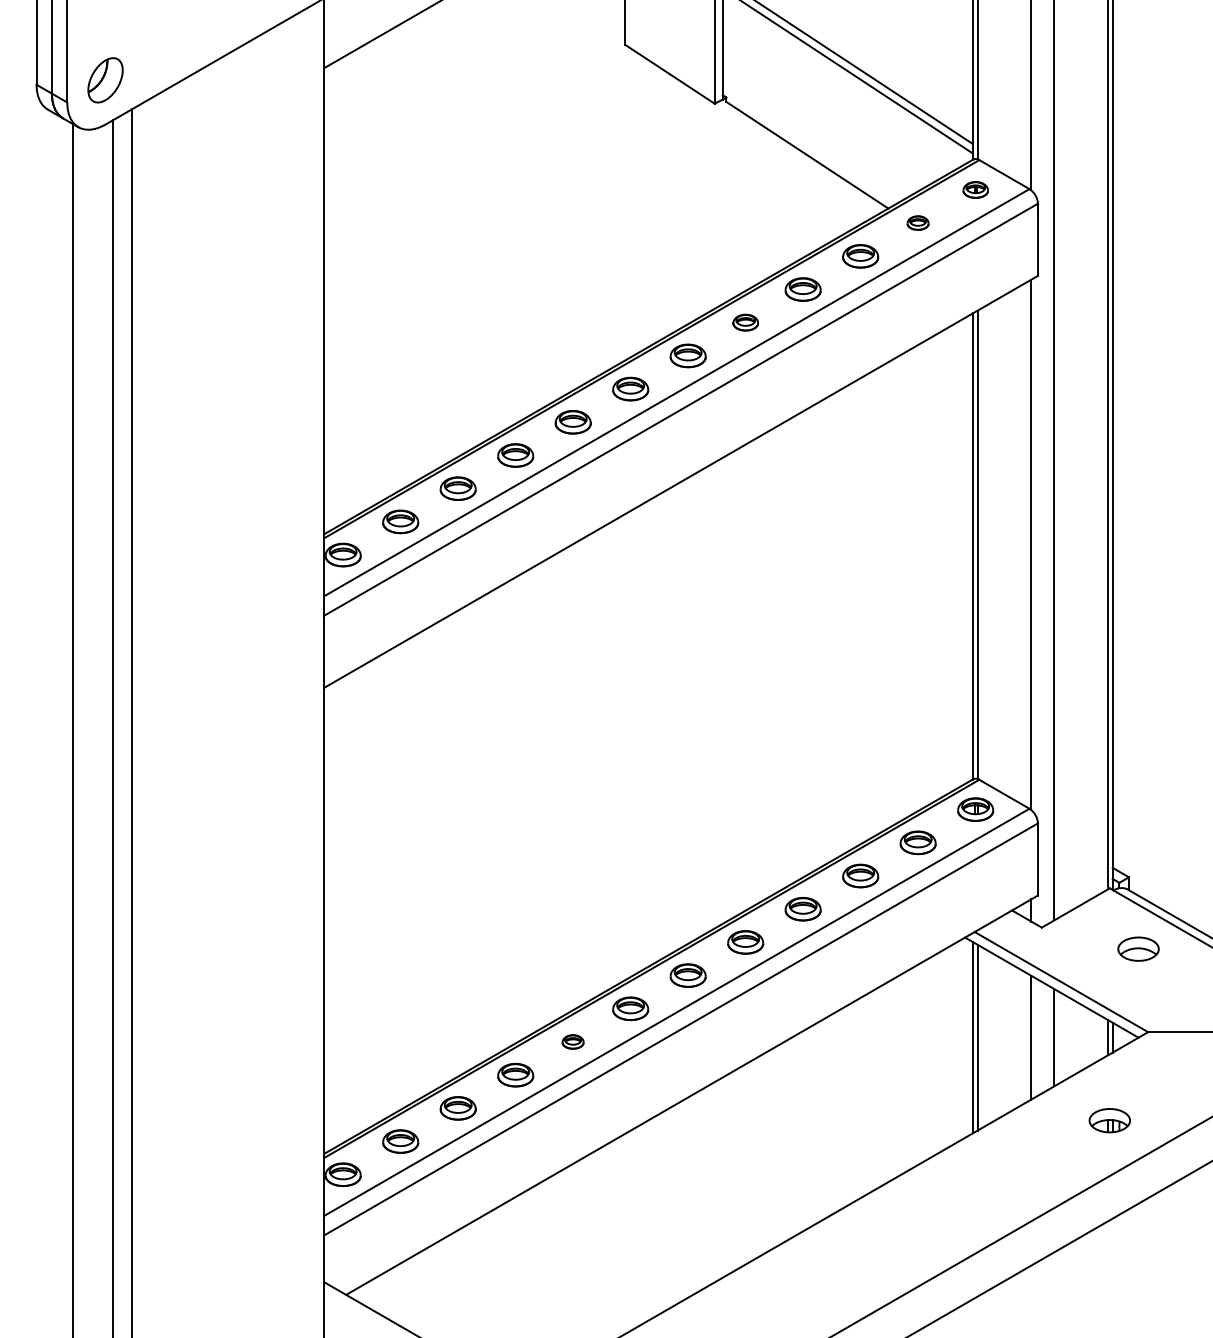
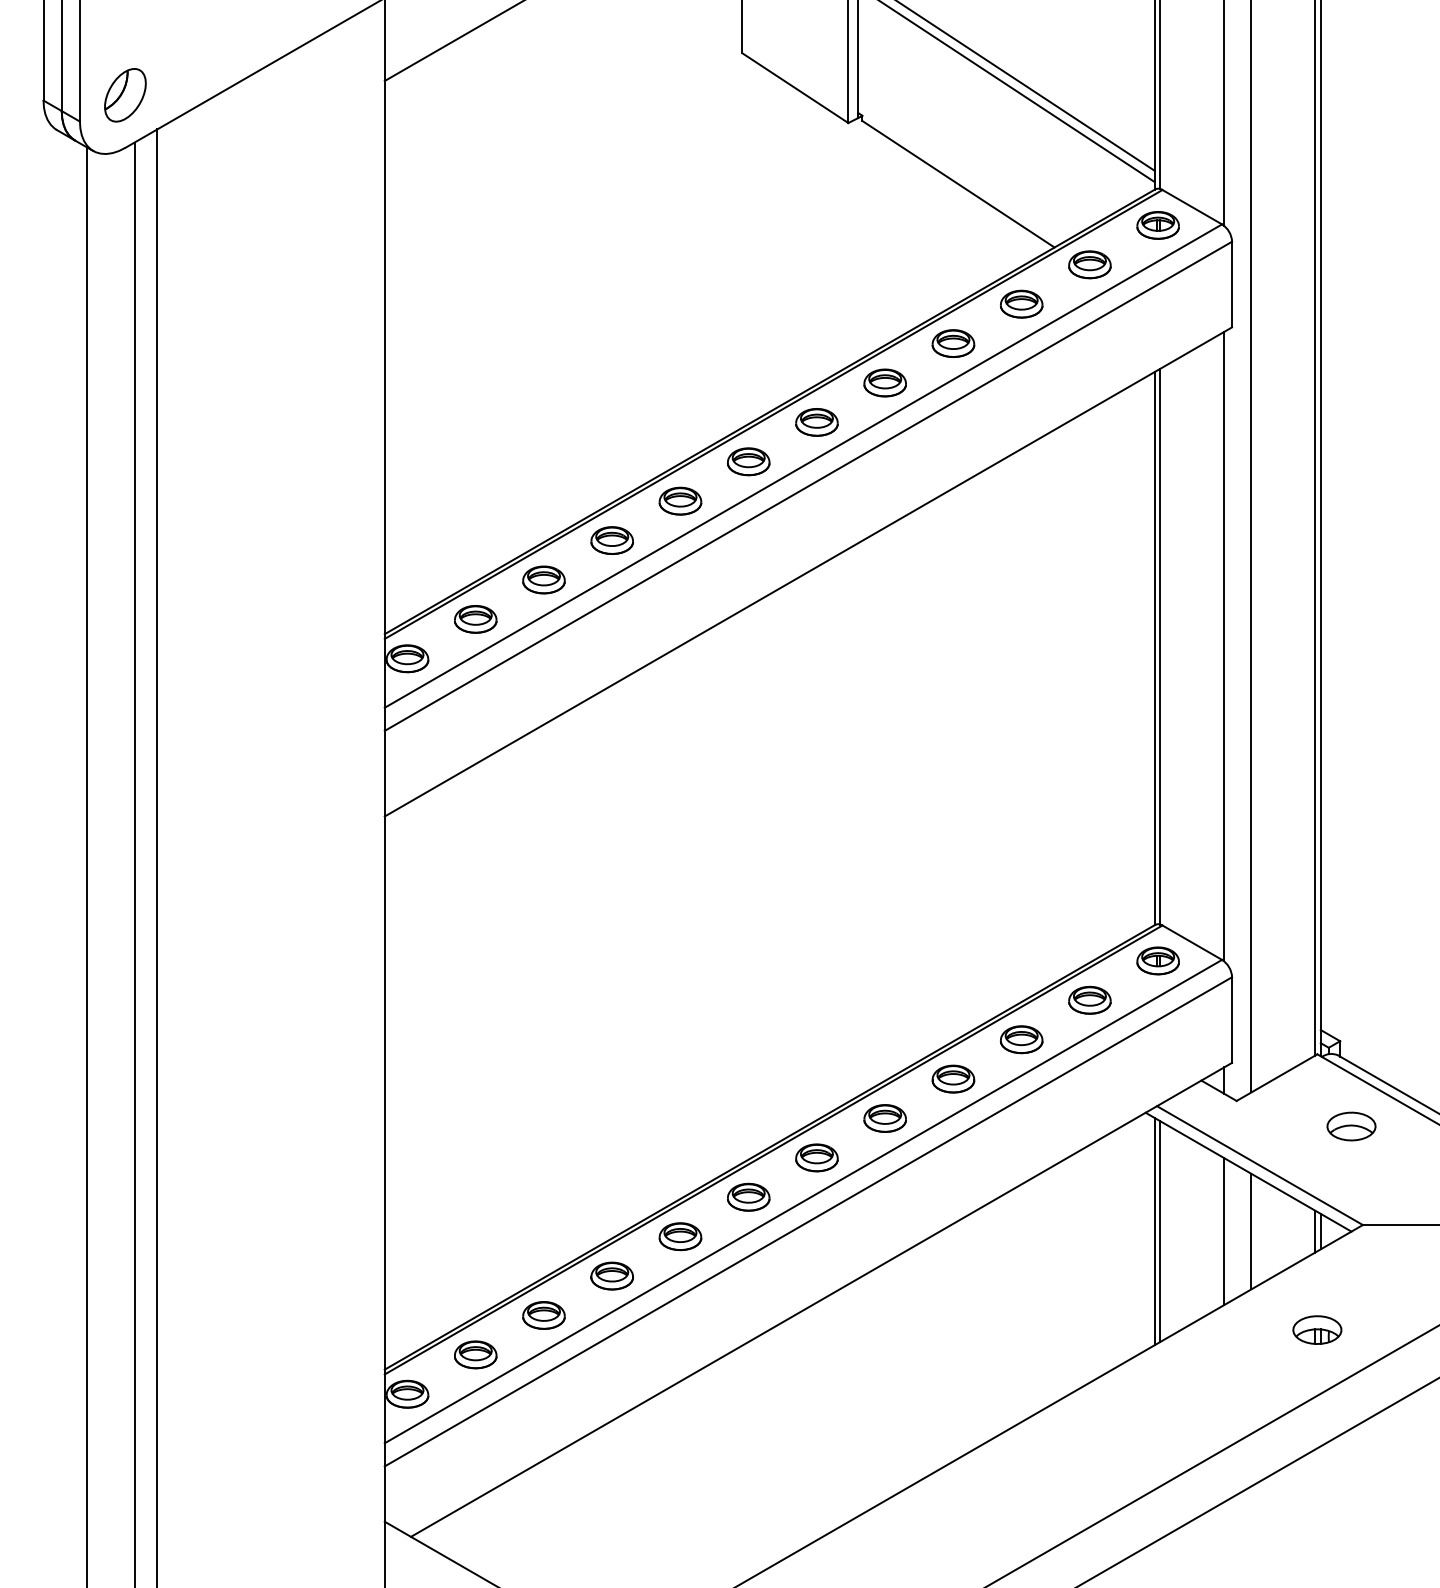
part: (975, 189) -> (1157, 224), size x1.43
part: (917, 222) -> (1089, 264), size x1.67
part: (745, 322) -> (884, 382), size x1.43
part: (572, 1041) -> (679, 1236), size x1.67

